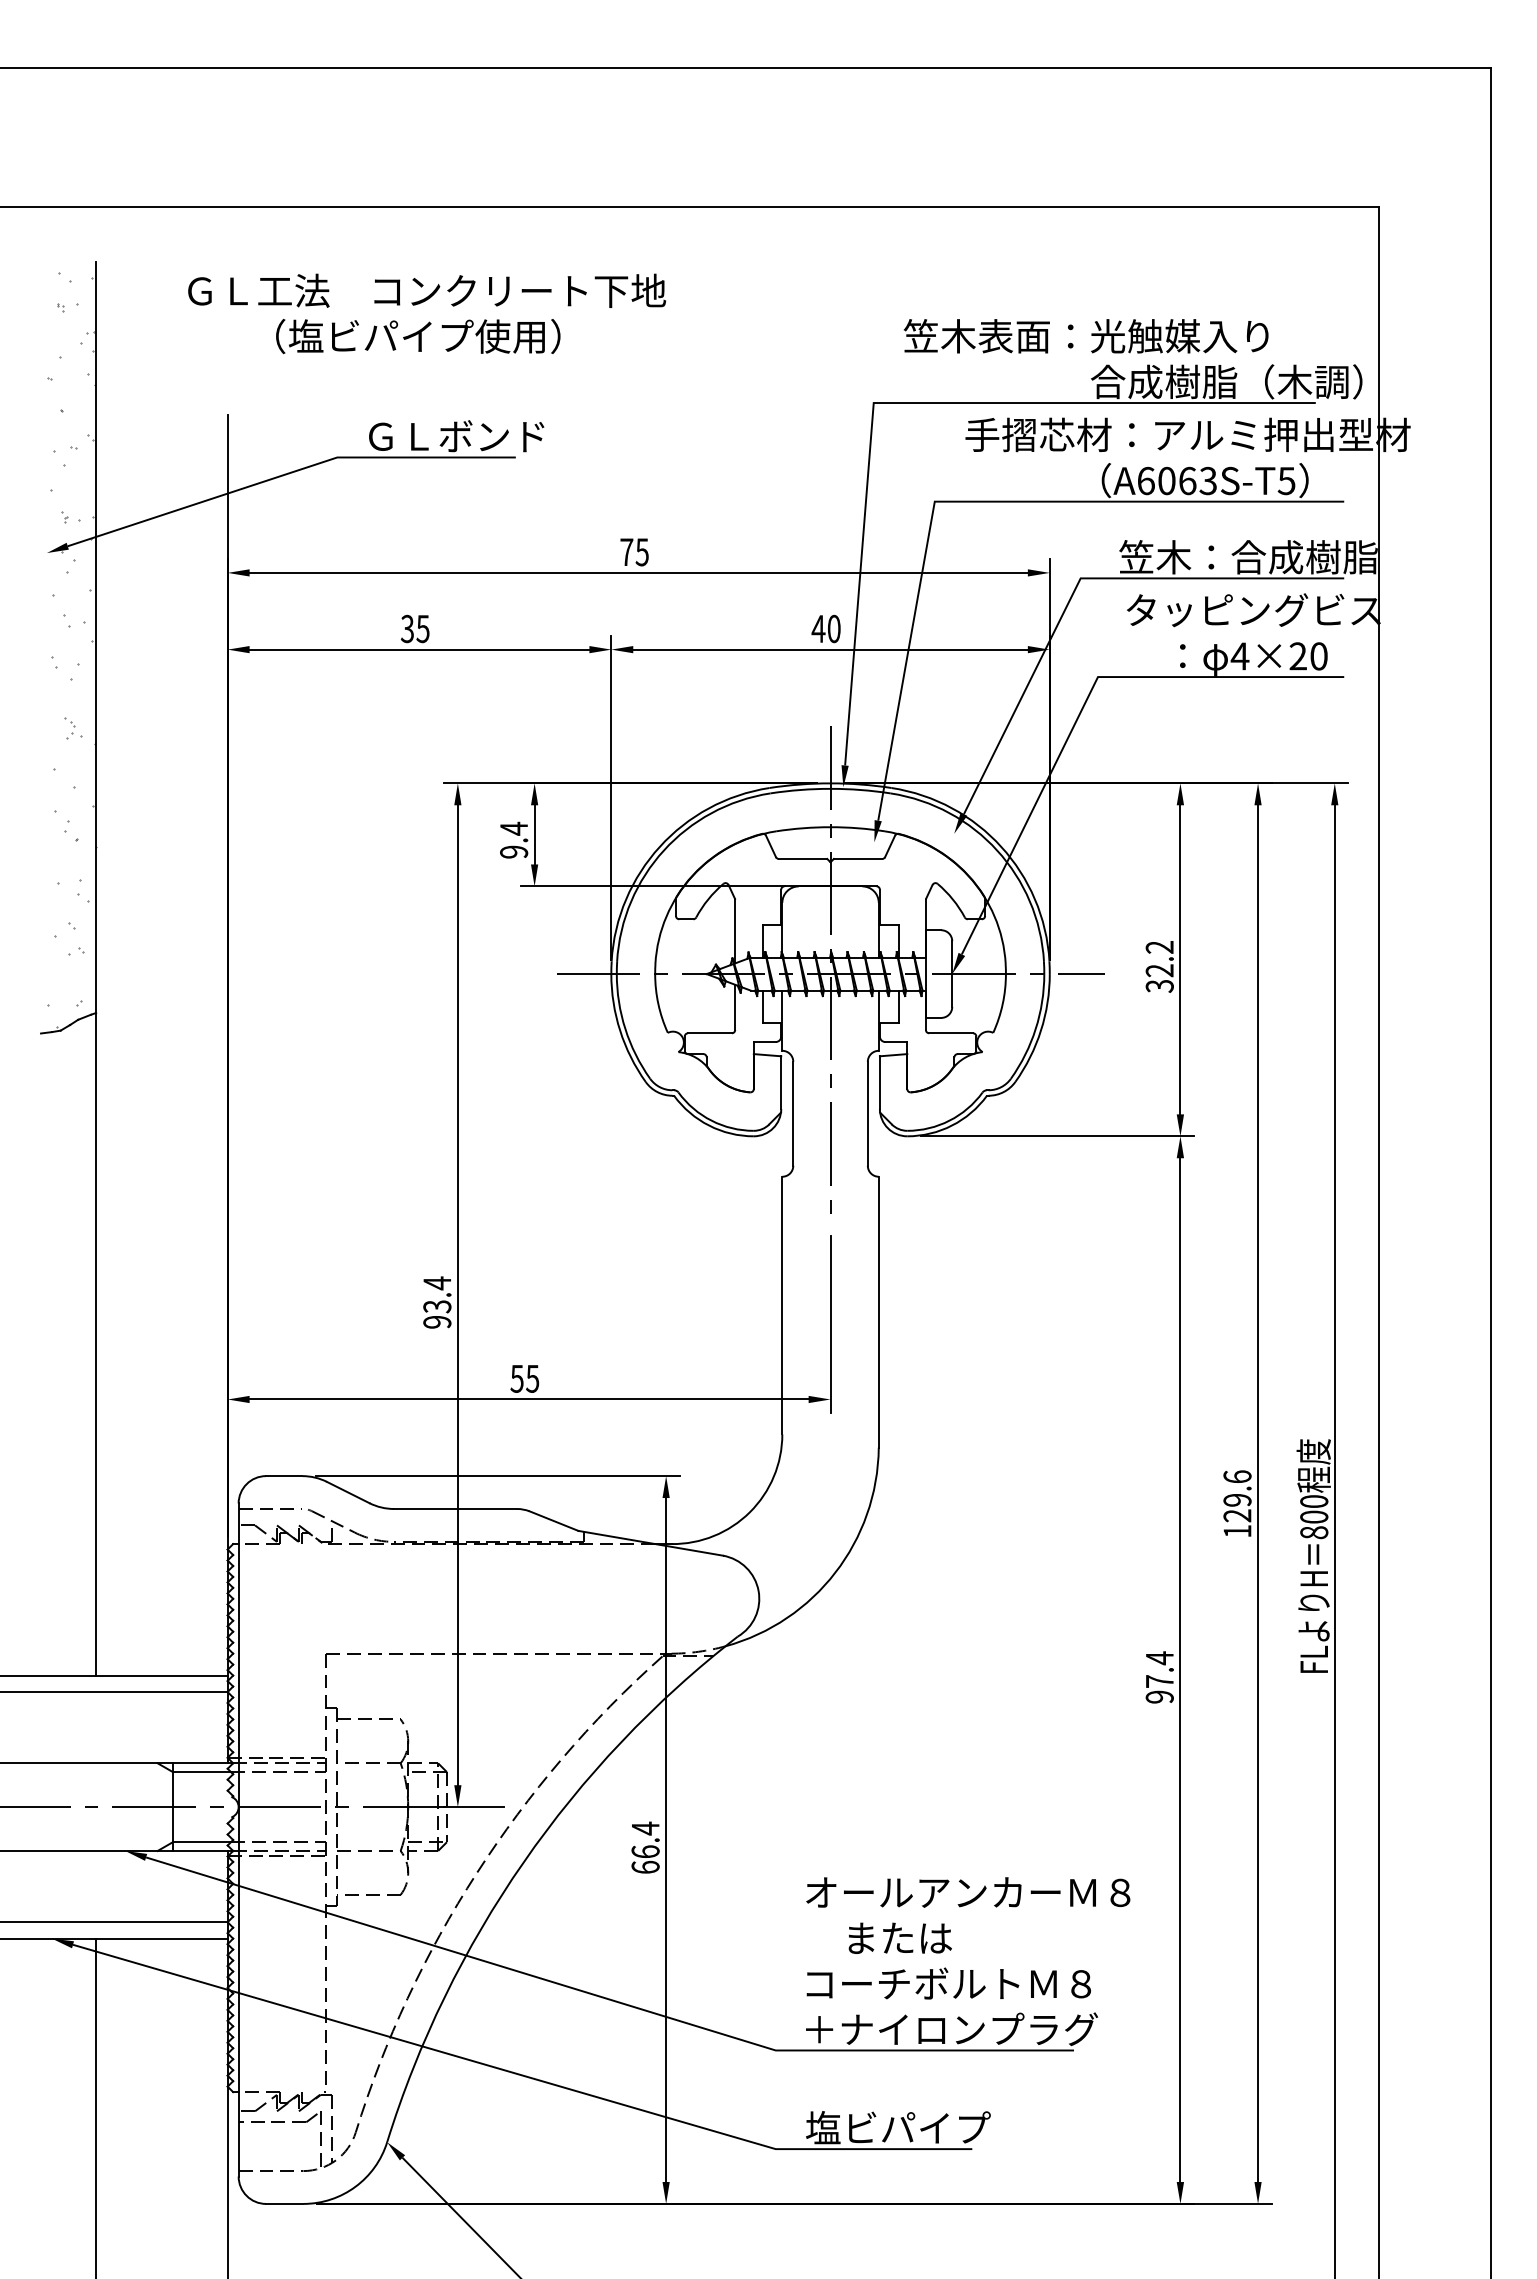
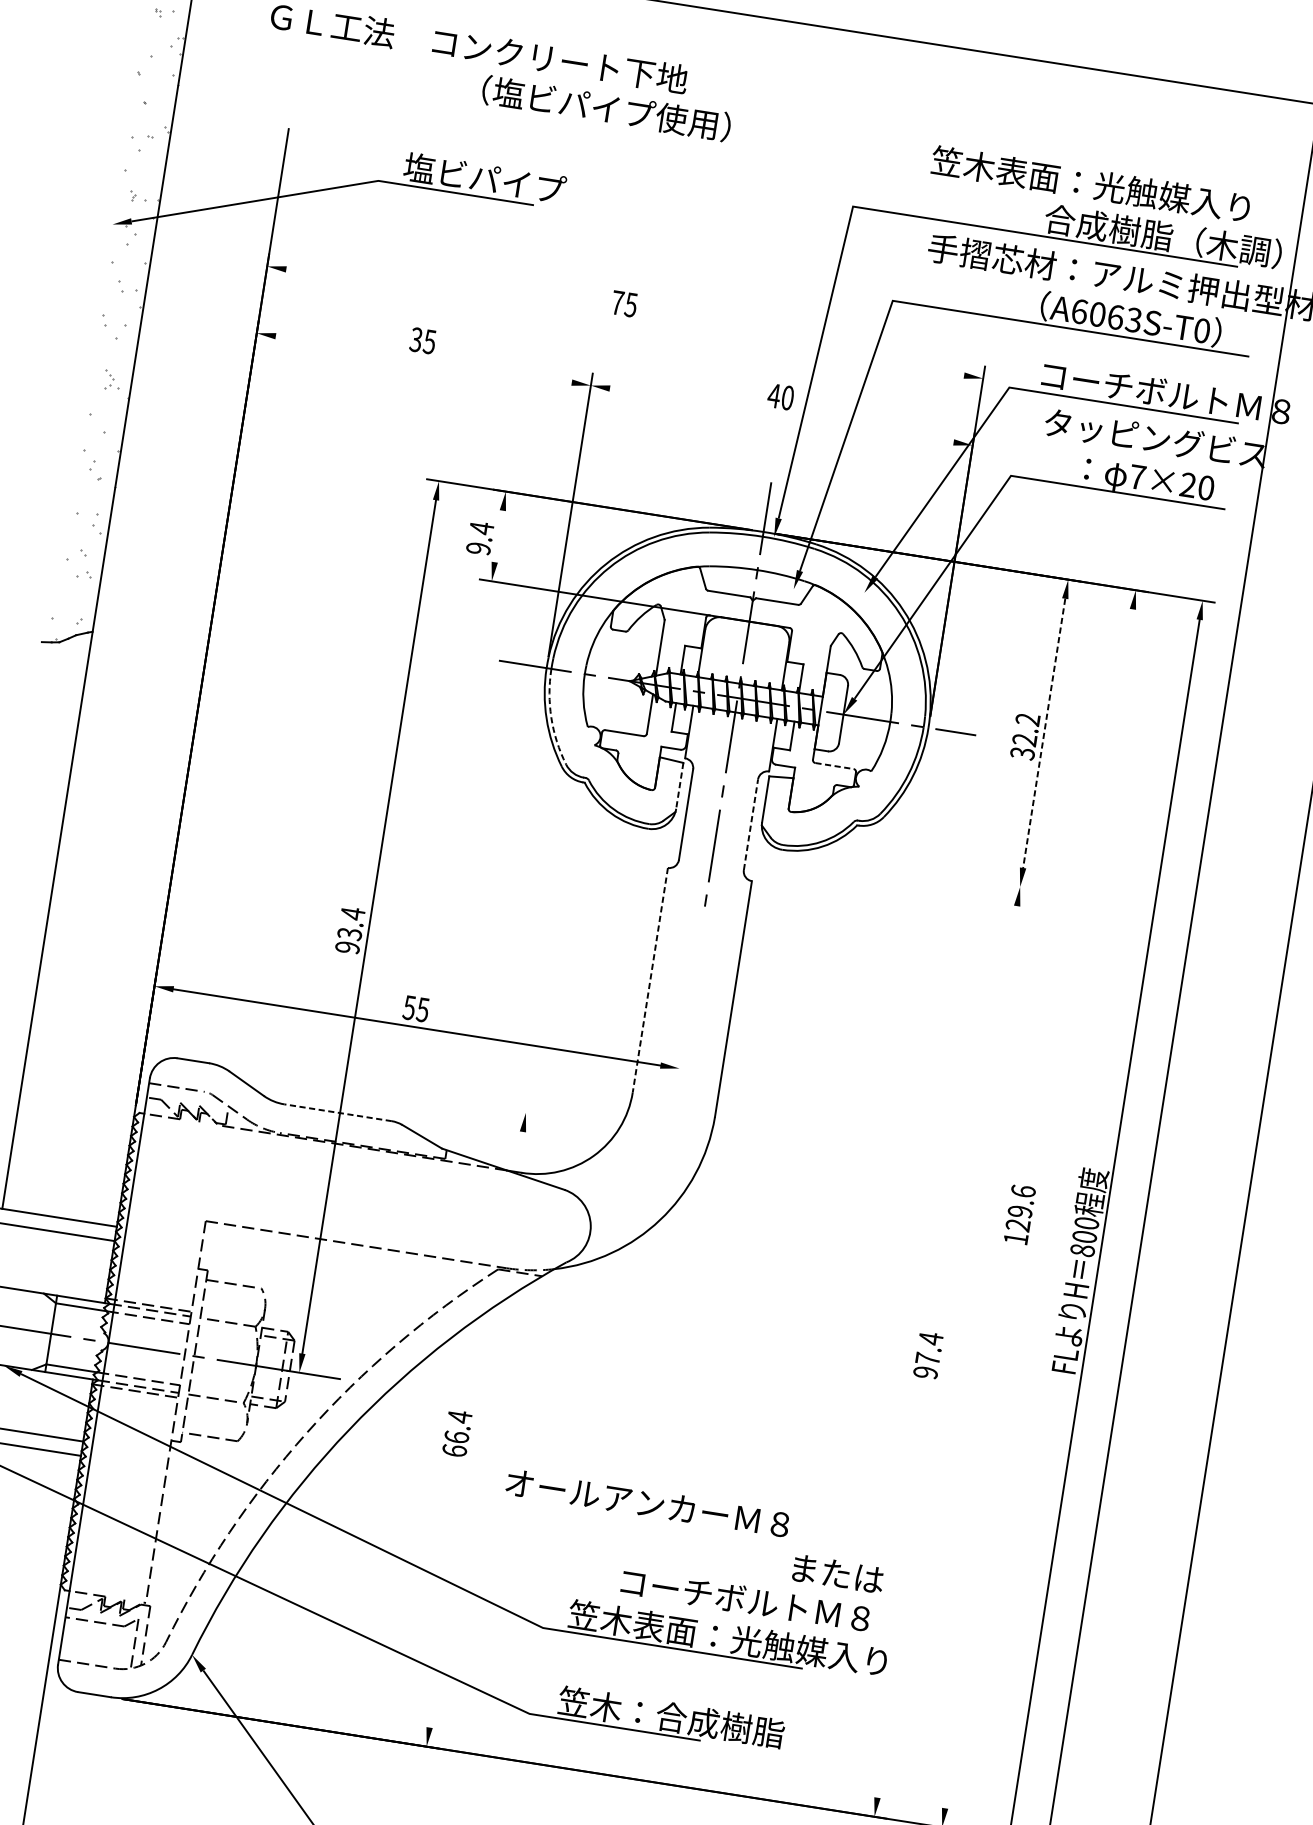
text: (418, 336) -> (606, 108), moved
text: (1085, 336) -> (1090, 184), moved
text: (455, 435) -> (484, 177), ＧＬボンド -> 塩ビパイプ
text: (1286, 480) -> (1201, 330), A6063S-T5 -> A6063S-T0
text: (1257, 557) -> (1166, 393), 笠木：合成樹脂 -> コーチボルトＭ８
line: (638, 572) -> (625, 322), removed
line: (419, 649) -> (423, 359), removed
line: (830, 649) -> (781, 415), removed
text: (1239, 656) -> (1137, 477), 4×20 -> 7×20
line: (534, 834) -> (498, 536), removed
line: (1180, 959) -> (1044, 733), solid -> dashed
arc: (625, 1029) -> (551, 718), solid -> dashed
line: (951, 1033) -> (834, 766), solid -> dashed
line: (781, 1083) -> (679, 786), solid -> dashed
line: (867, 1113) -> (750, 824), solid -> dashed
line: (1057, 1136) -> (913, 870), removed
line: (782, 1305) -> (650, 980), solid -> dashed
line: (830, 1324) -> (689, 1003), removed
line: (497, 1476) -> (379, 1090), removed
line: (1258, 1493) -> (1039, 1208), removed
line: (455, 1508) -> (338, 1112), solid -> dashed
line: (1180, 1670) -> (947, 1352), removed
line: (666, 1840) -> (476, 1430), removed
text: (968, 1892) -> (647, 1503), moved
text: (899, 1937) -> (837, 1573), moved
text: (948, 1983) -> (745, 1599), moved
text: (984, 2029) -> (727, 1638), ＋ナイロンプラグ -> 笠木表面：光触媒入り
text: (934, 2128) -> (670, 1717), 塩ビパイプ -> 笠木：合成樹脂

